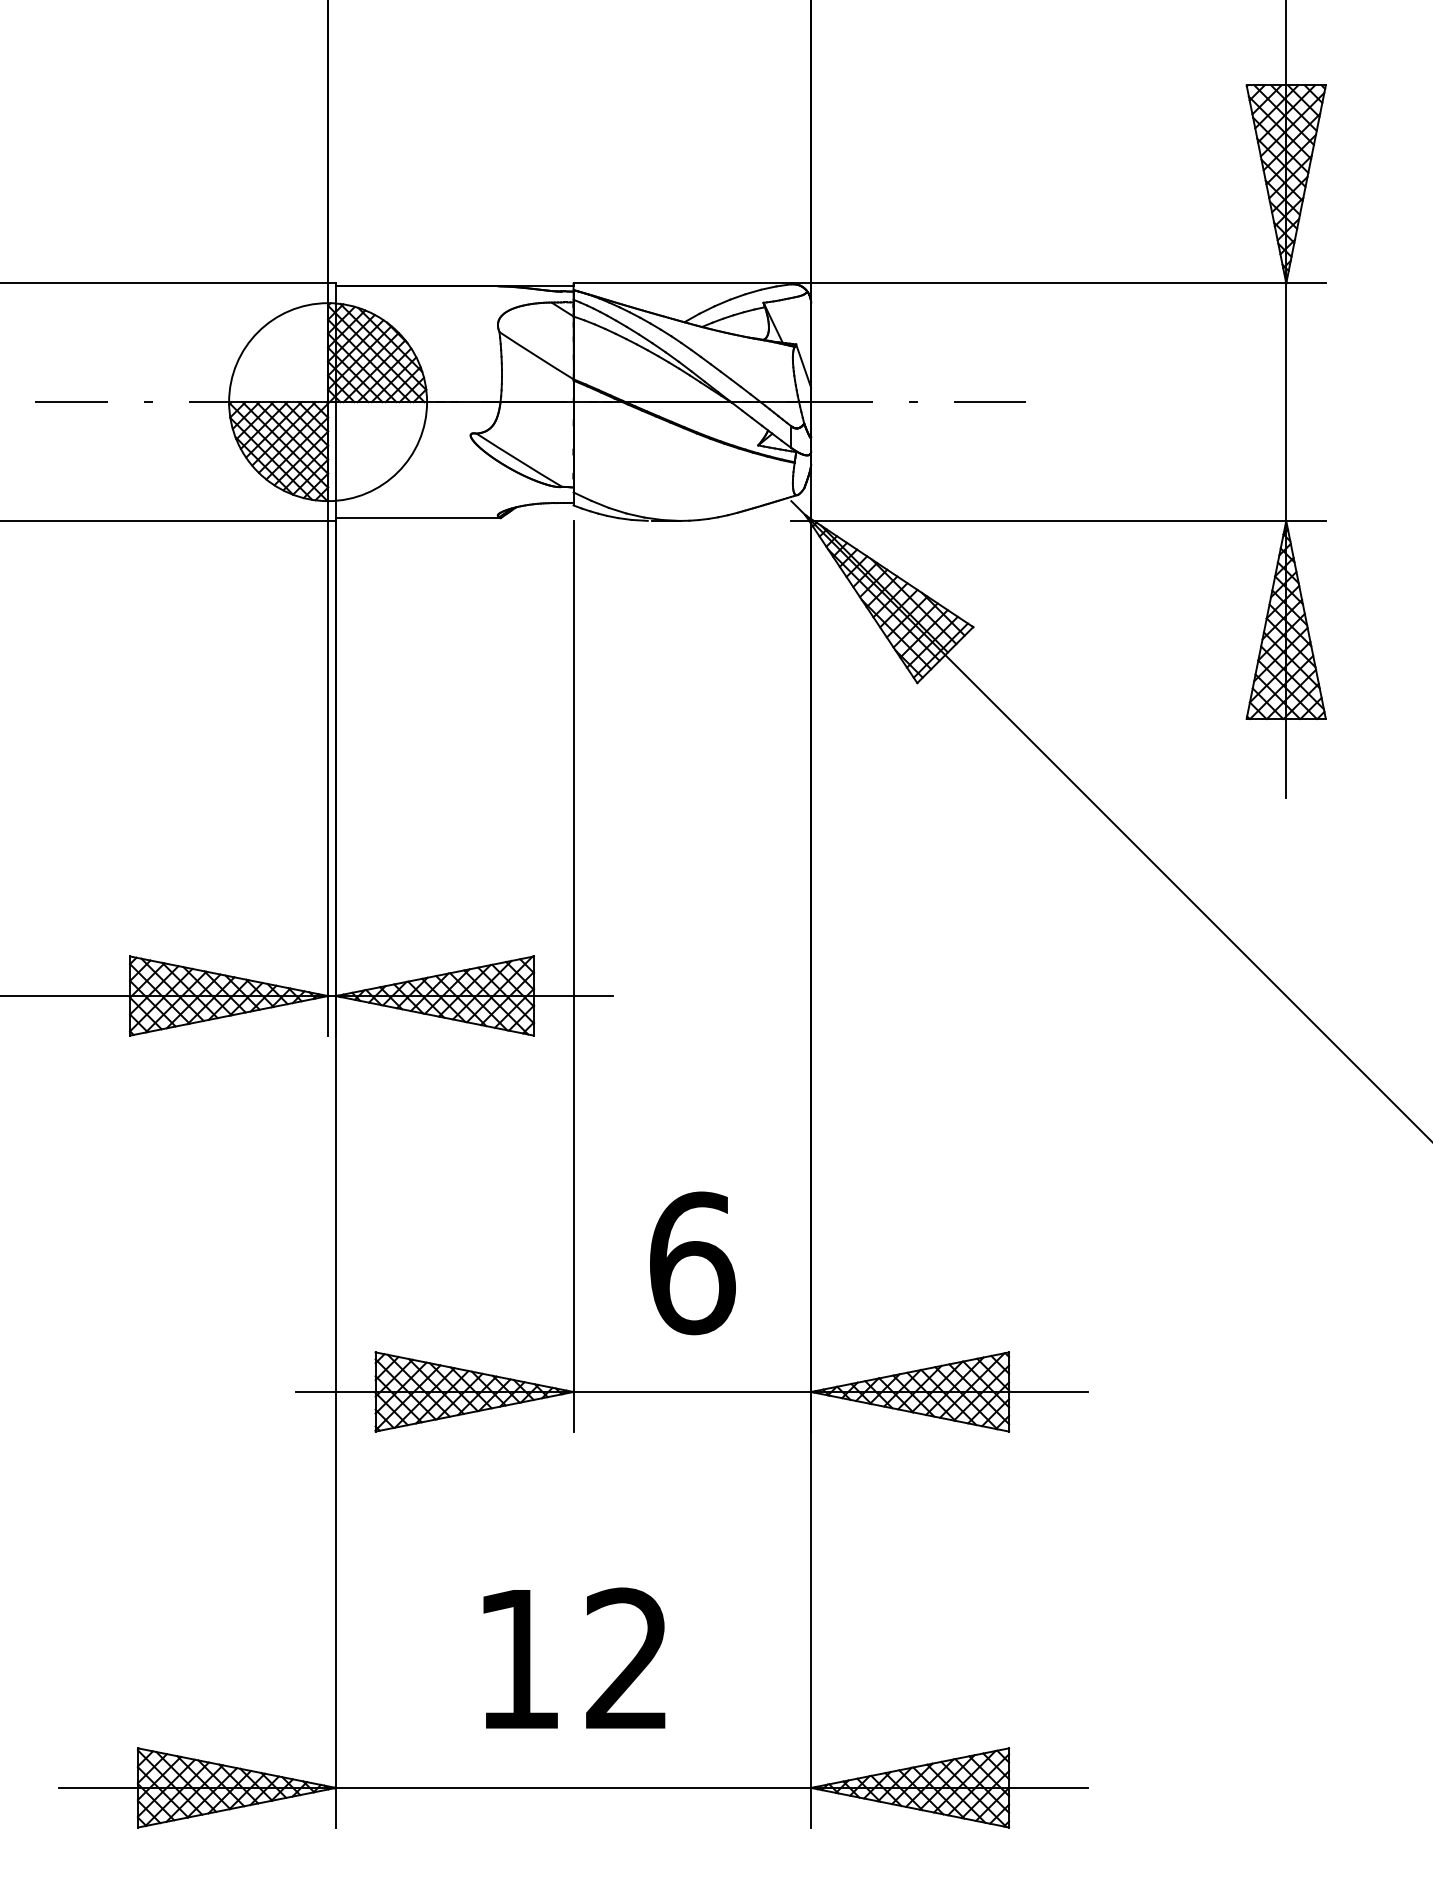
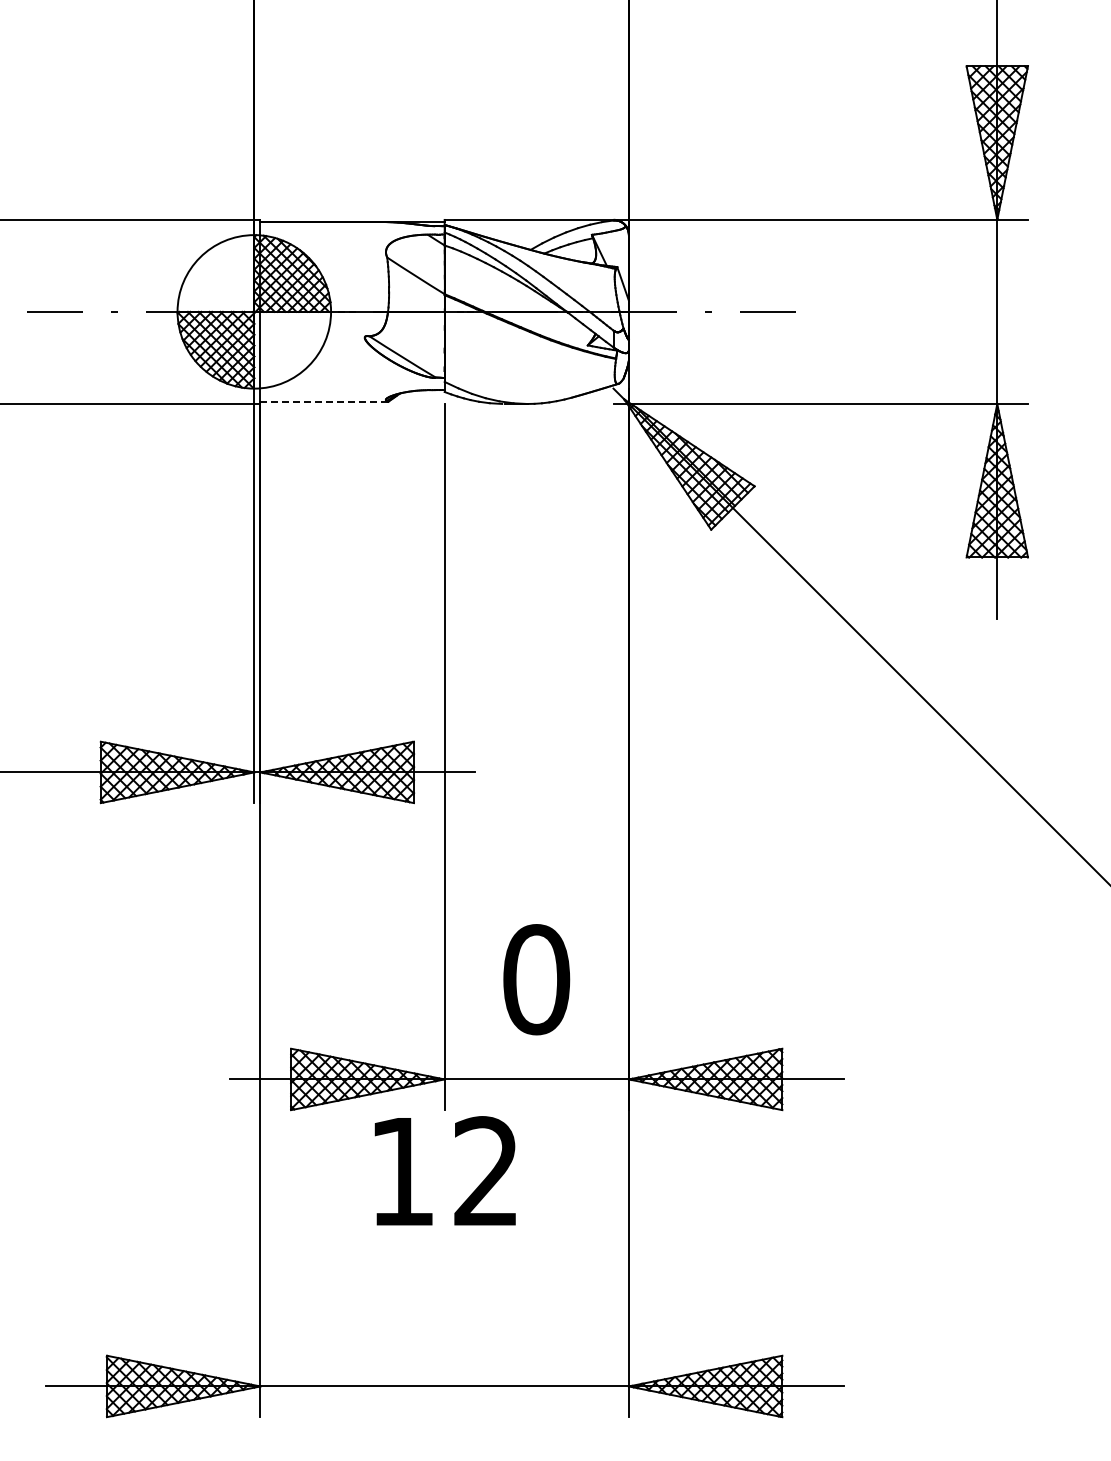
line: (418, 517) -> (324, 401), solid -> dashed
text: (691, 1263) -> (536, 979), 6 -> 0
text: (573, 1657) -> (444, 1170), moved

